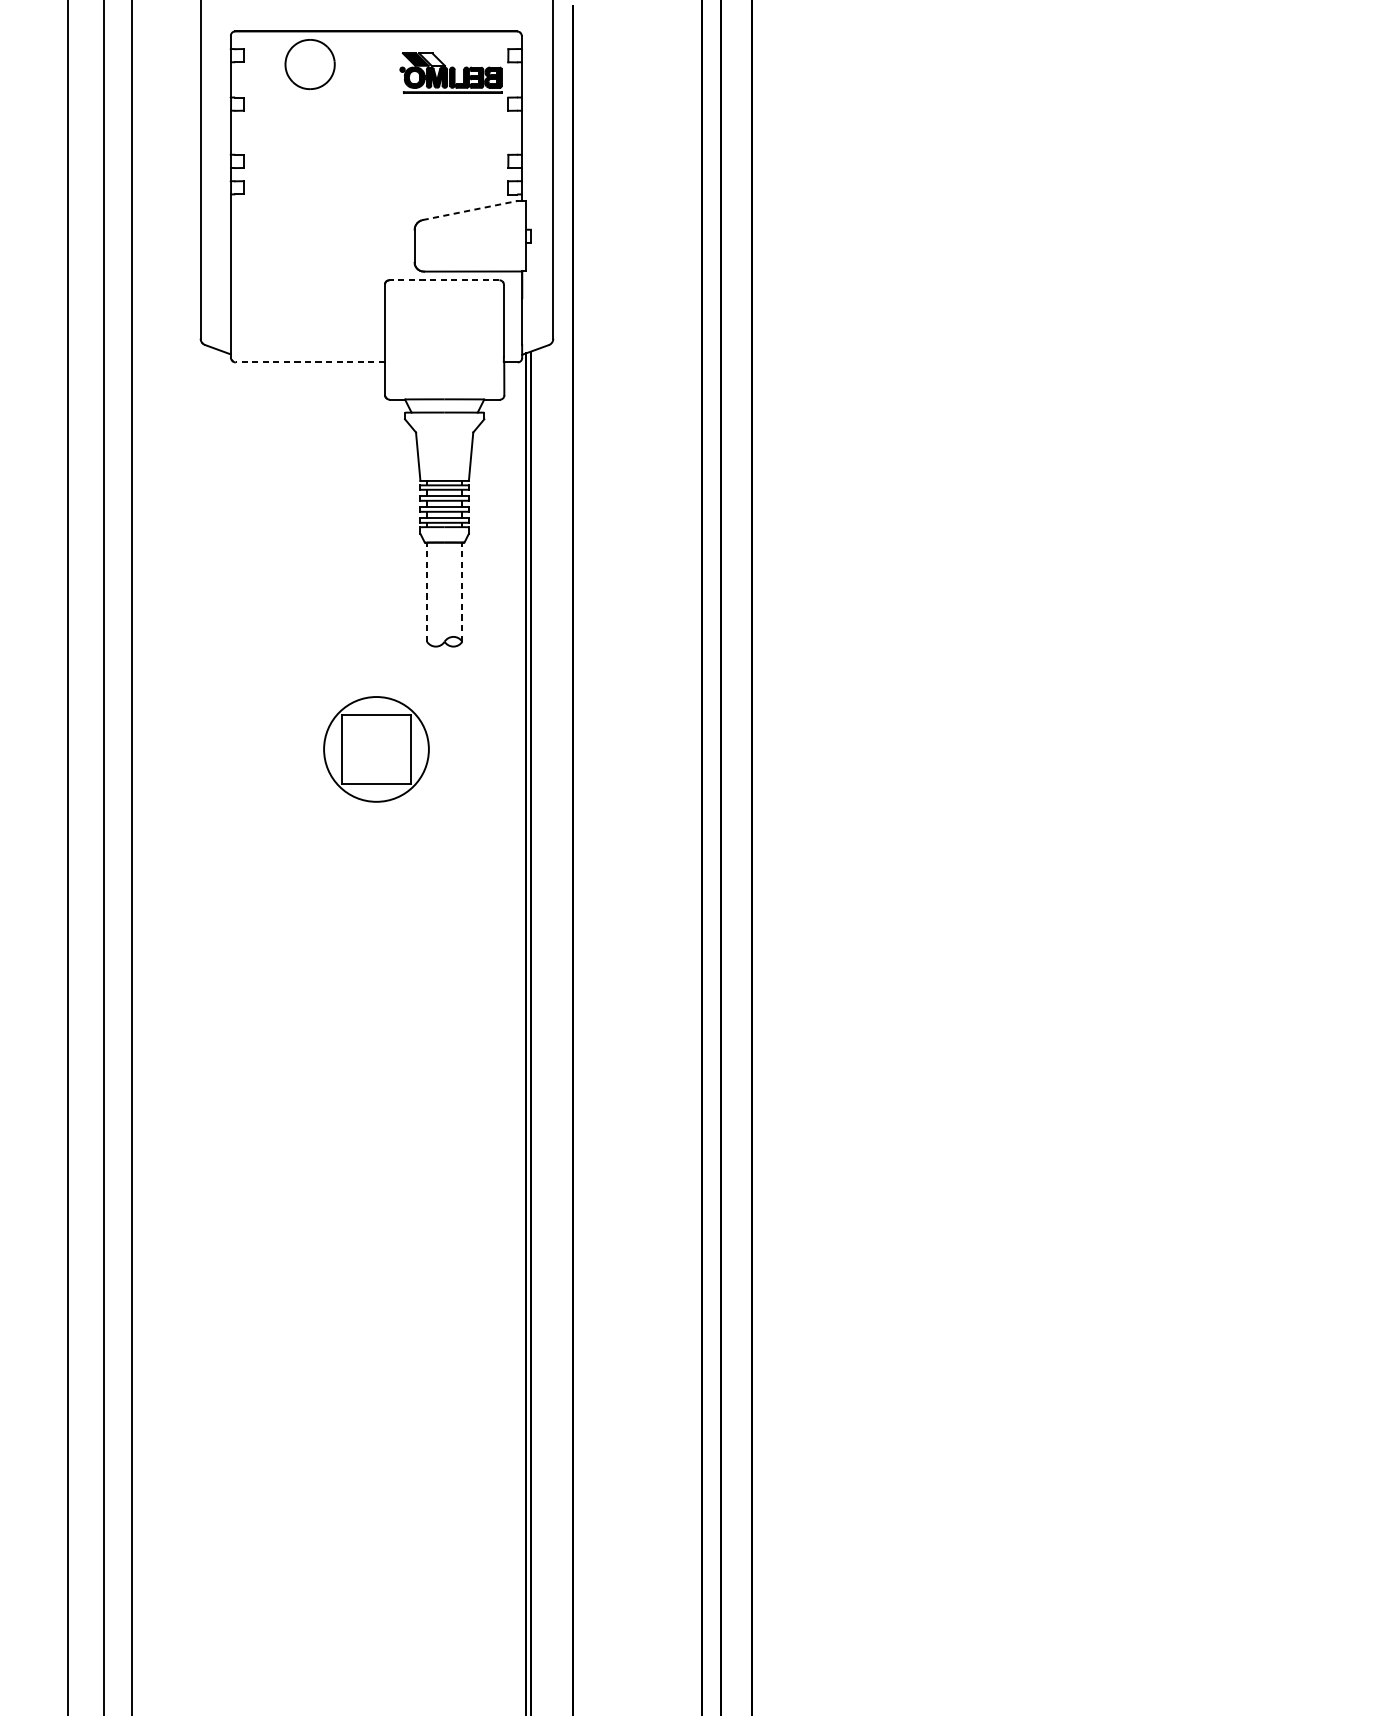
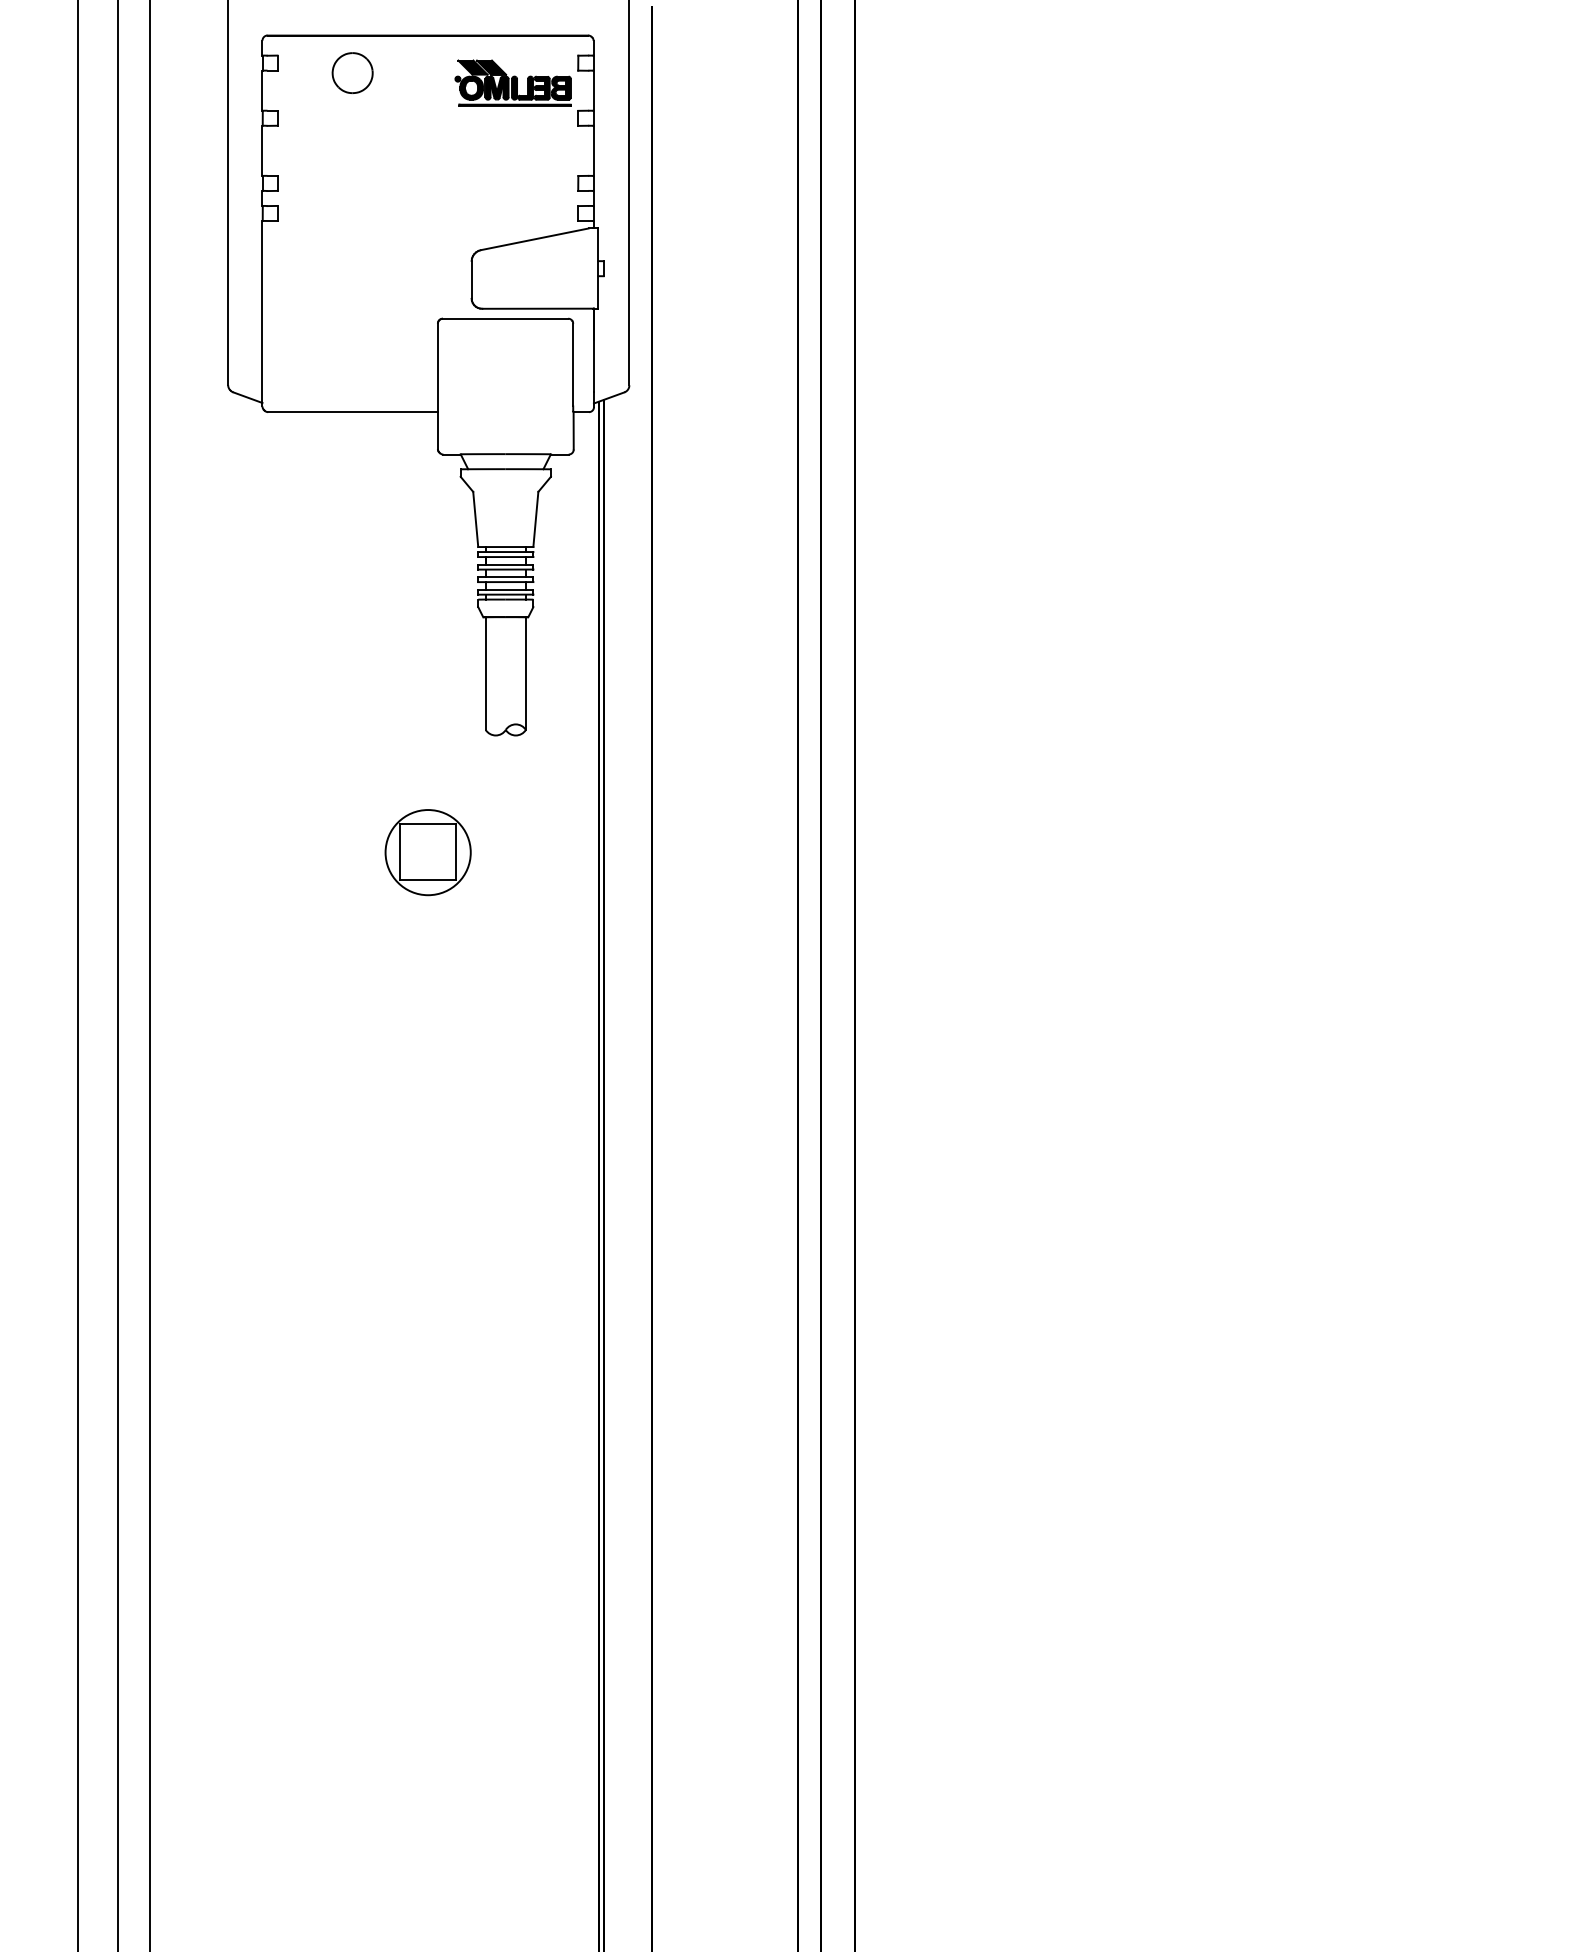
hatch: (432, 59) -> (491, 67), added
part: (309, 63) -> (352, 72), size x0.71
line: (470, 210) -> (535, 239), dashed -> solid
line: (444, 280) -> (505, 318), dashed -> solid
line: (310, 362) -> (353, 412), dashed -> solid
line: (426, 592) -> (485, 673), dashed -> solid
line: (461, 592) -> (525, 673), dashed -> solid
part: (375, 749) -> (427, 852), size x0.71

